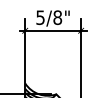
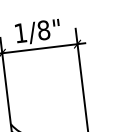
text: (40, 17) -> (20, 32), 5/8" -> 1/8"

